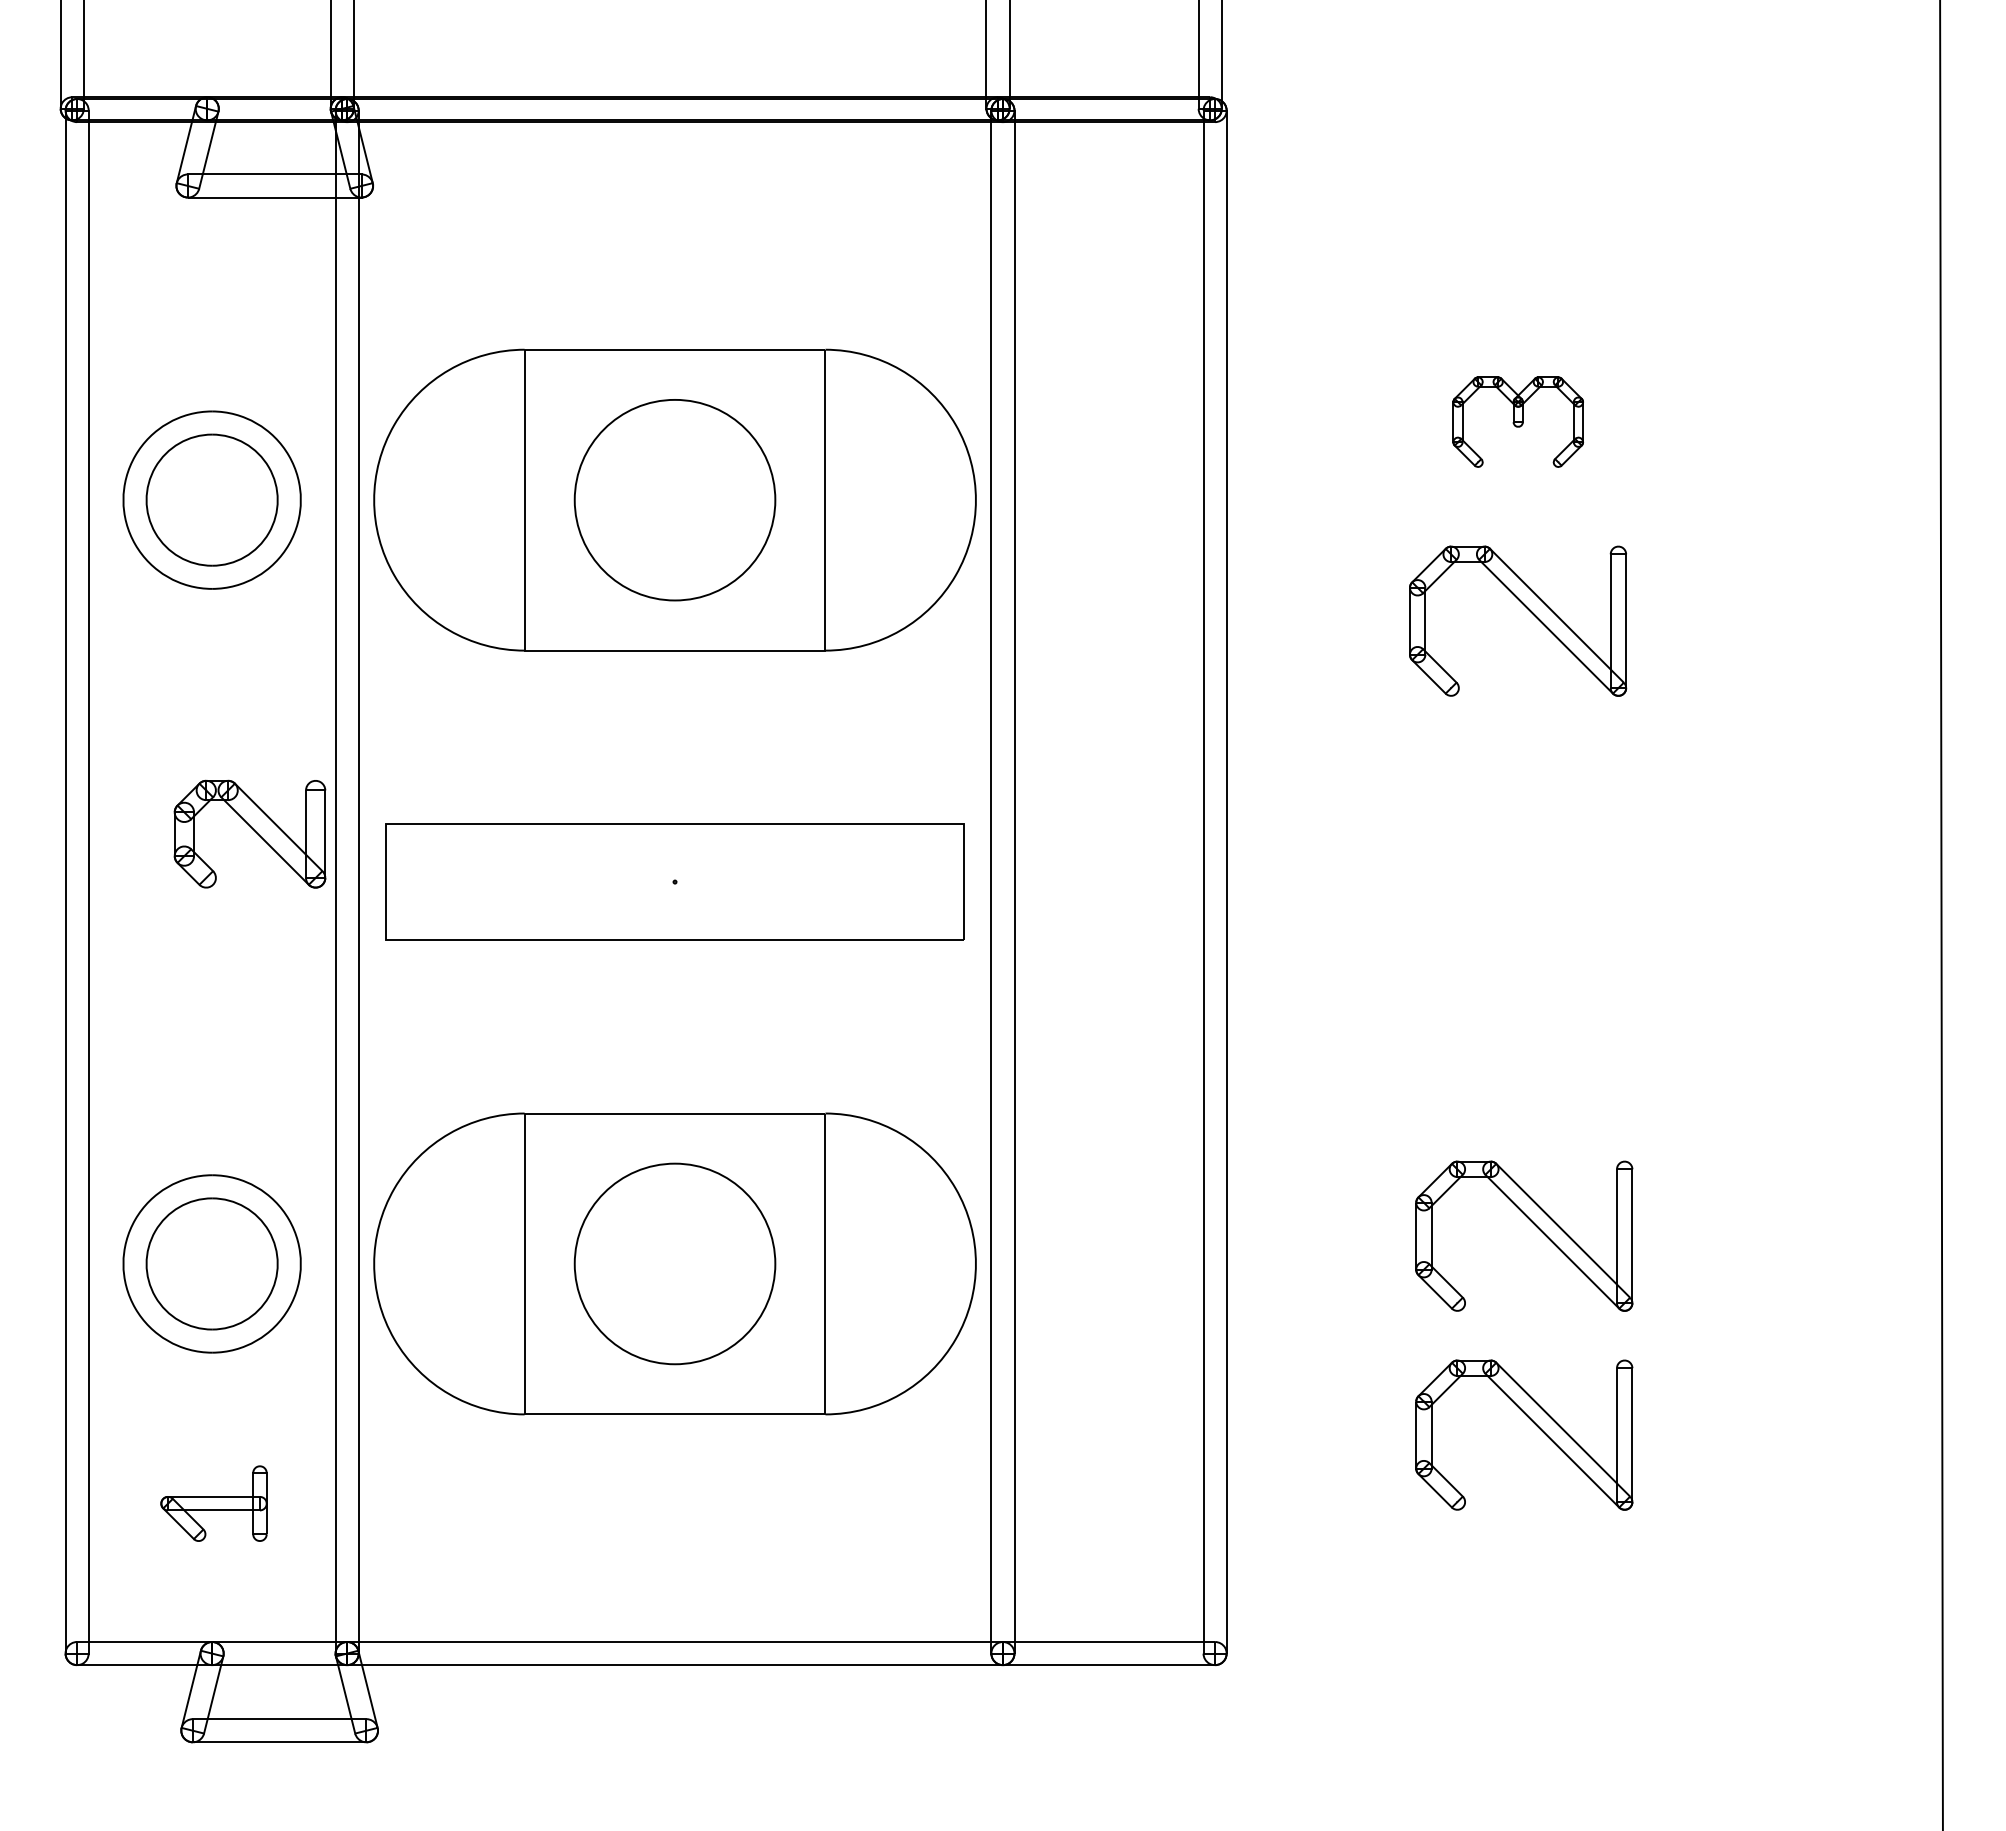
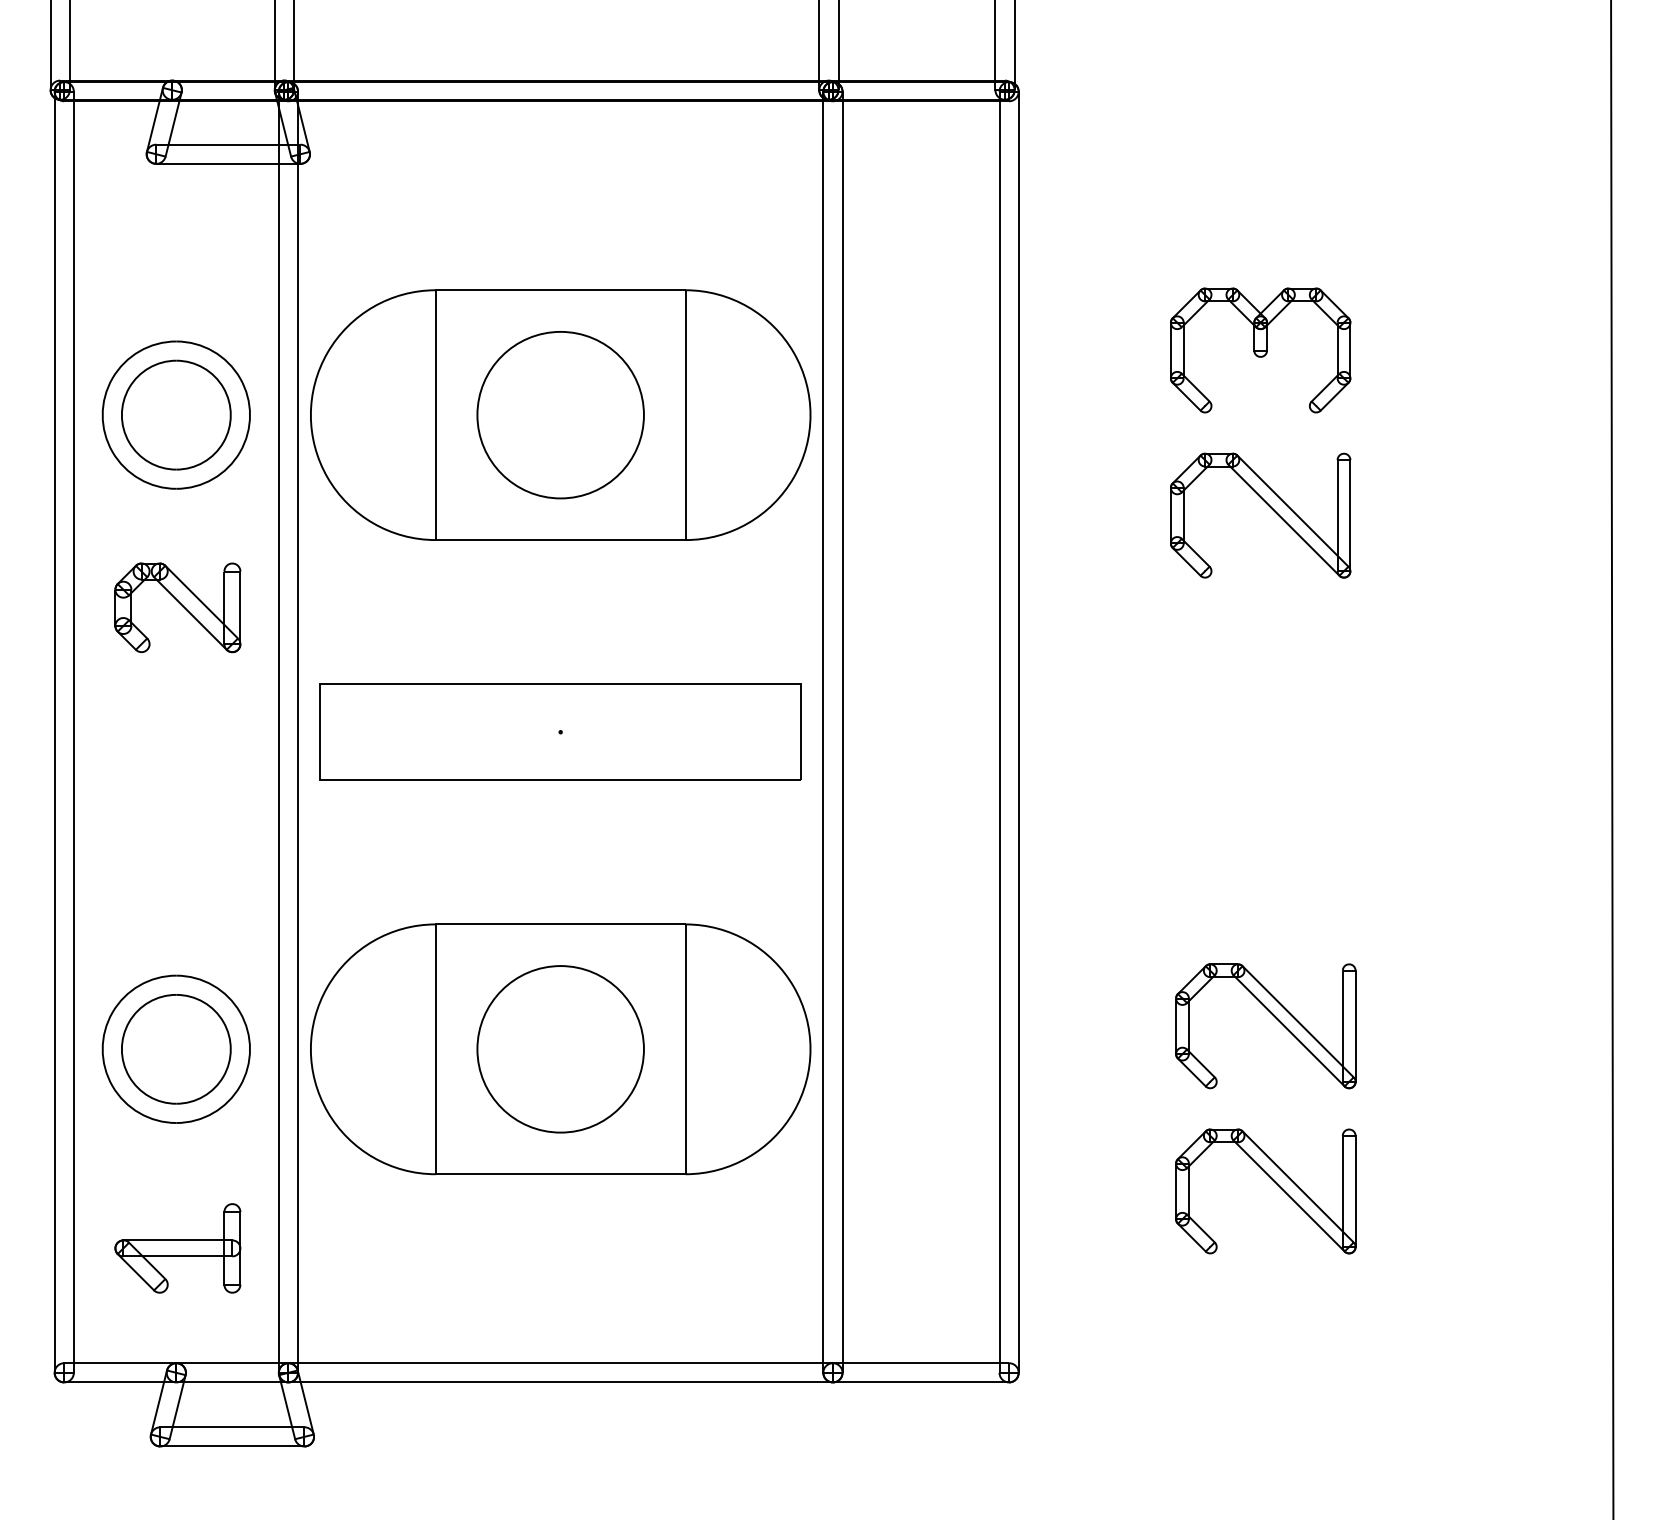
part: (1518, 421) -> (1261, 349), size x1.67
part: (249, 833) -> (177, 607), moved
part: (213, 1503) -> (177, 1248), size x1.43

